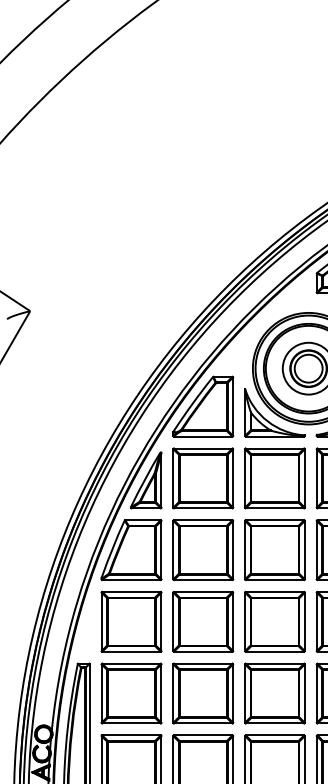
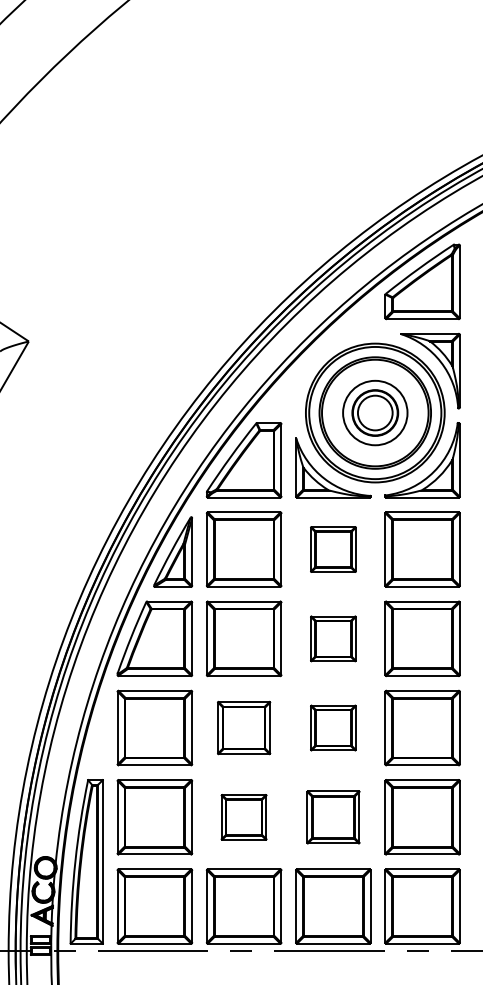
part: (275, 478) -> (333, 549), size x0.6
part: (275, 549) -> (333, 638), size x0.6
part: (202, 621) -> (243, 727), size x0.7
part: (275, 621) -> (333, 727), size x0.6
part: (202, 693) -> (243, 817), size x0.6
part: (275, 693) -> (333, 817), size x0.7

